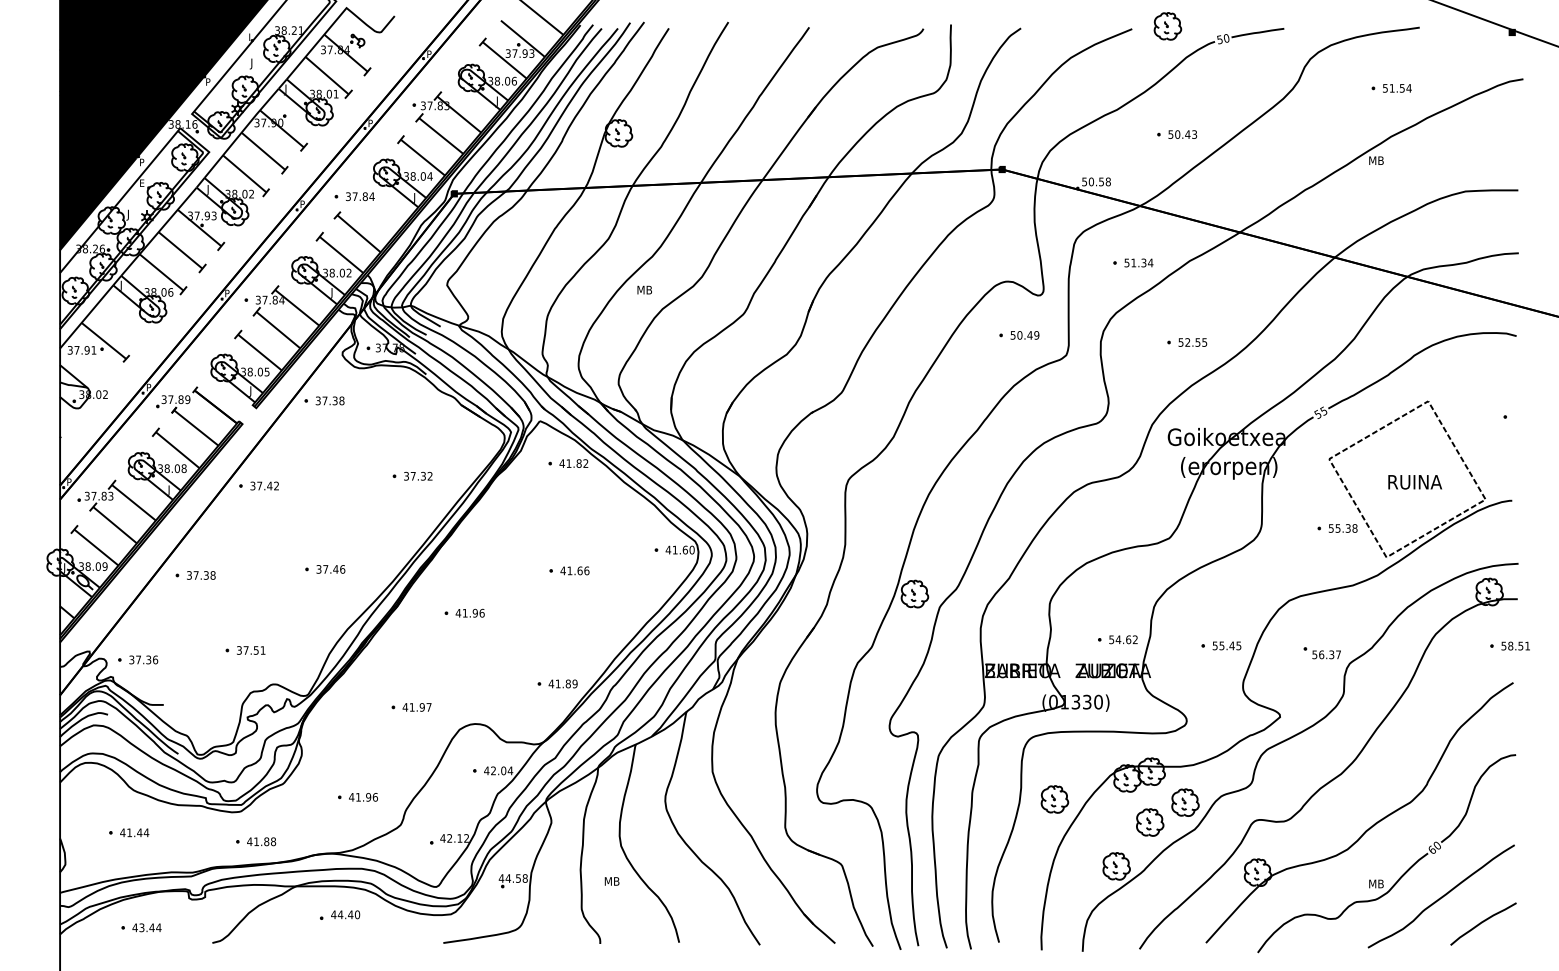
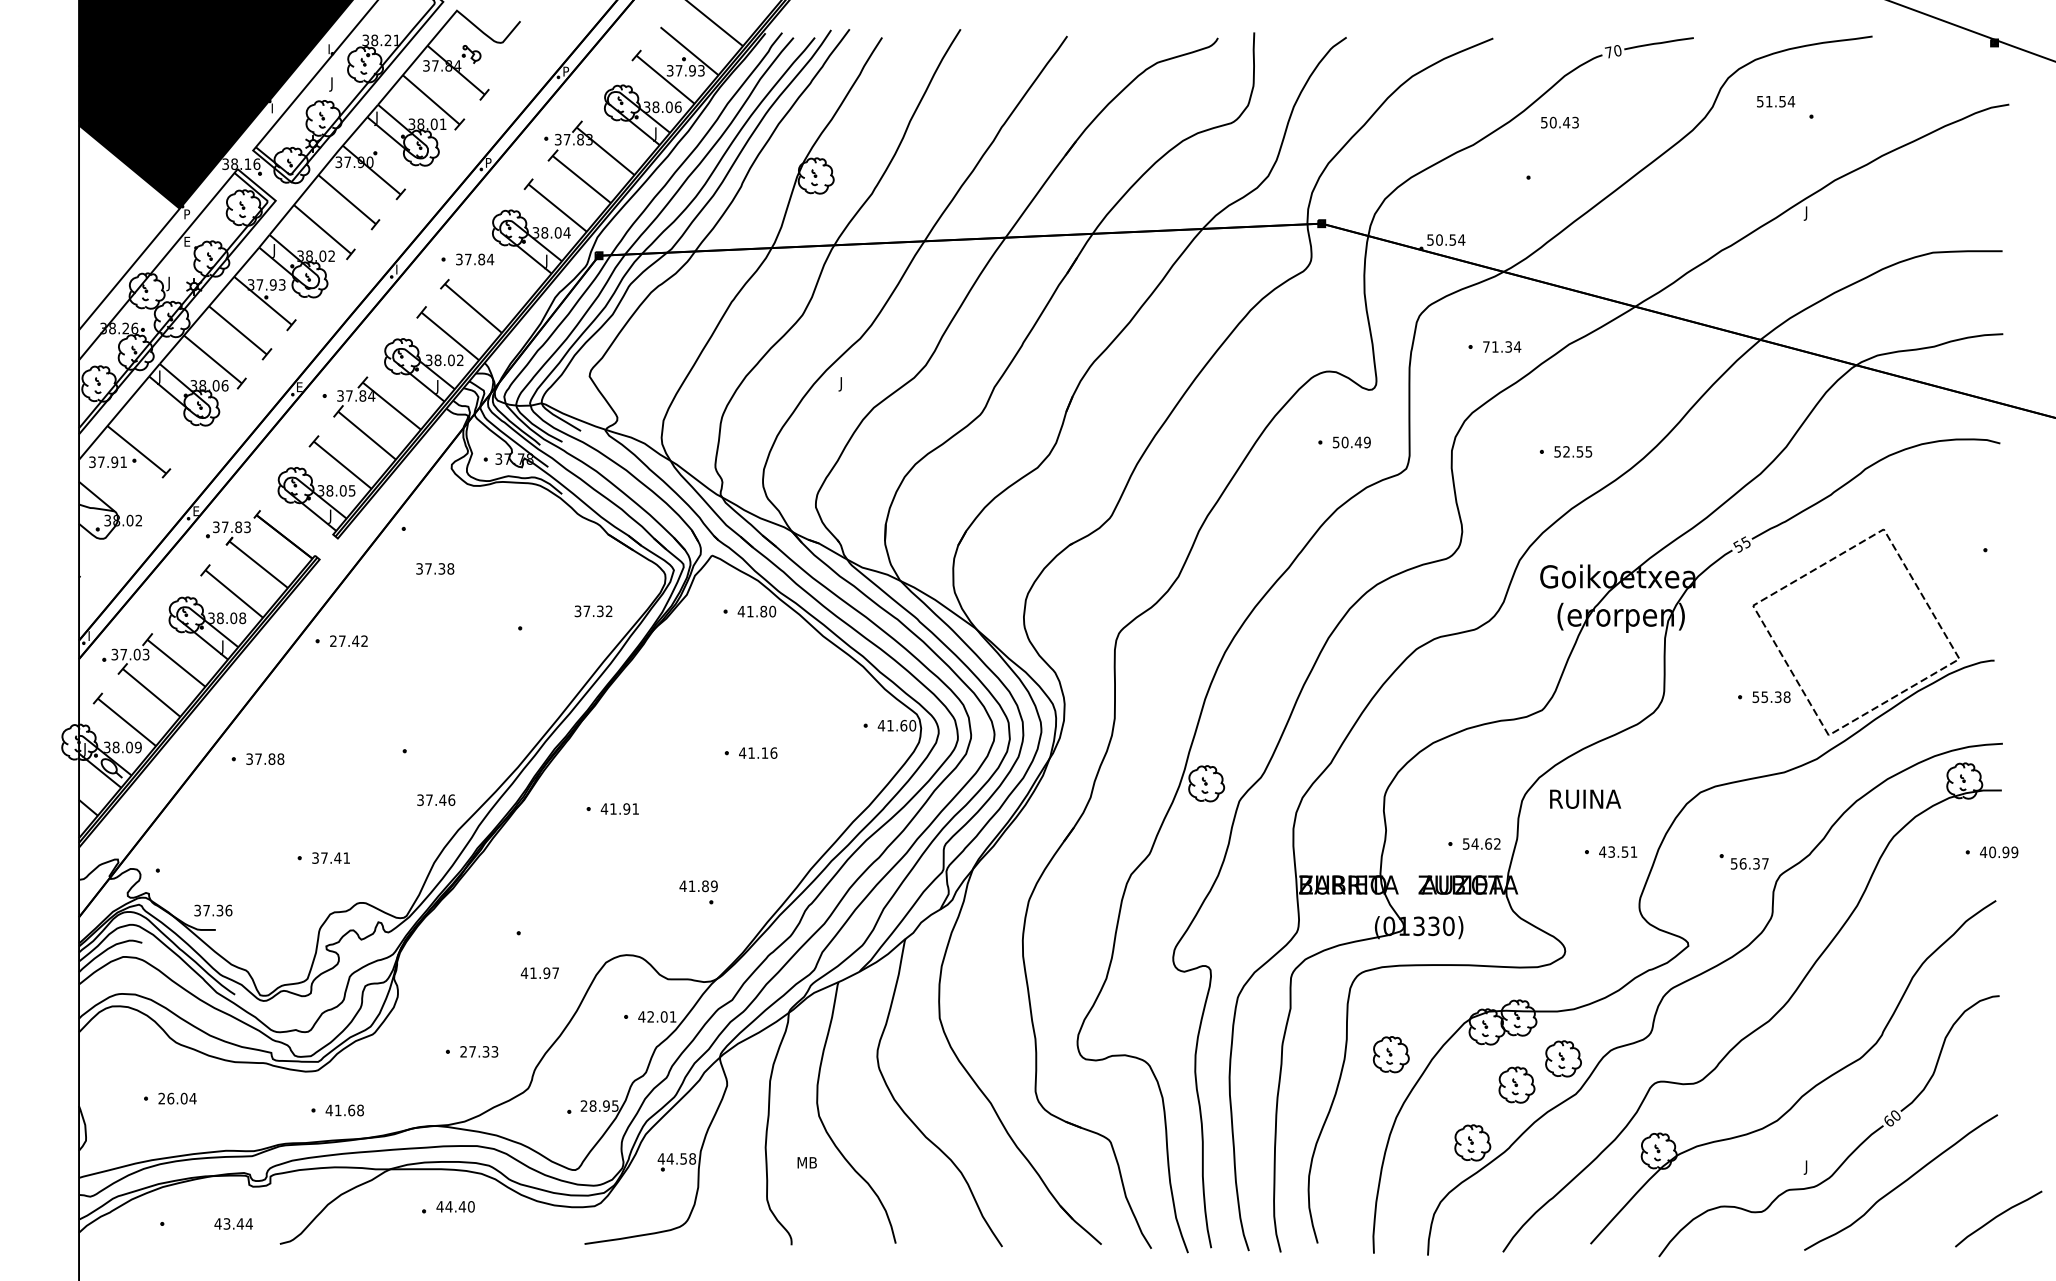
part: (1168, 26) -> (1540, 34), removed
text: (1219, 39) -> (1608, 52), 50 -> 70
text: (209, 80) -> (275, 106), P -> I
text: (1397, 88) -> (1776, 101), moved
text: (1182, 134) -> (1559, 122), moved
text: (1375, 161) -> (1814, 213), MB -> J
fill: (98, 172) -> (129, 227), removed
text: (1108, 181) -> (1461, 239), 50.58 -> 50.54
text: (303, 202) -> (399, 267), P -> I
text: (1127, 262) -> (1486, 346), 51.34 -> 71.34
text: (643, 291) -> (848, 384), MB -> J
text: (227, 293) -> (300, 387), P -> E
text: (149, 387) -> (196, 511), P -> E
text: (187, 399) -> (247, 526), 37.89 -> 37.83
text: (330, 400) -> (435, 568), moved
text: (585, 463) -> (772, 611), 41.82 -> 41.80
text: (418, 476) -> (593, 611), moved
text: (69, 480) -> (91, 633), P -> I
text: (1415, 481) -> (1585, 798), moved
text: (252, 486) -> (333, 641), 37.42 -> 27.42
text: (103, 496) -> (136, 654), 37.83 -> 37.03
text: (331, 568) -> (436, 799), moved
text: (579, 570) -> (764, 752), 41.66 -> 41.16
text: (205, 574) -> (271, 758), 37.38 -> 37.88
text: (481, 612) -> (635, 808), 41.96 -> 41.91
text: (1227, 645) -> (1618, 851), 55.45 -> 43.51
text: (1515, 646) -> (1999, 852), 58.51 -> 40.99
text: (256, 650) -> (337, 857), 37.51 -> 37.41
text: (143, 659) -> (213, 910), moved
text: (563, 684) -> (698, 886), moved
text: (416, 706) -> (539, 972), moved
text: (509, 770) -> (672, 1016), 42.04 -> 42.01
text: (363, 797) -> (479, 1051), 41.96 -> 27.33
text: (130, 832) -> (172, 1098), 41.44 -> 26.04
text: (454, 838) -> (599, 1105), 42.12 -> 28.95
text: (266, 841) -> (351, 1110), 41.88 -> 41.68
text: (1375, 885) -> (1814, 1167), MB -> J
curve: (1482, 922) -> (1997, 1217), moved
text: (146, 927) -> (233, 1223), moved

